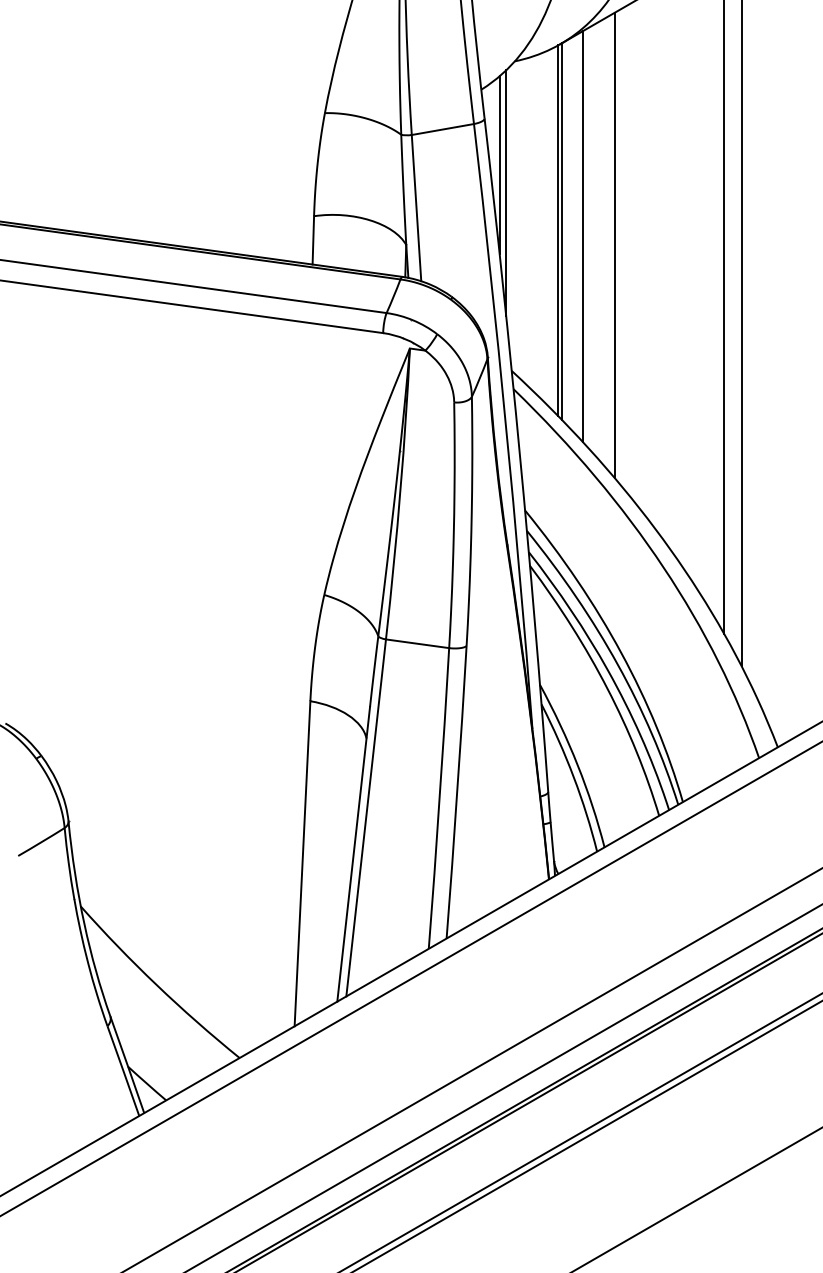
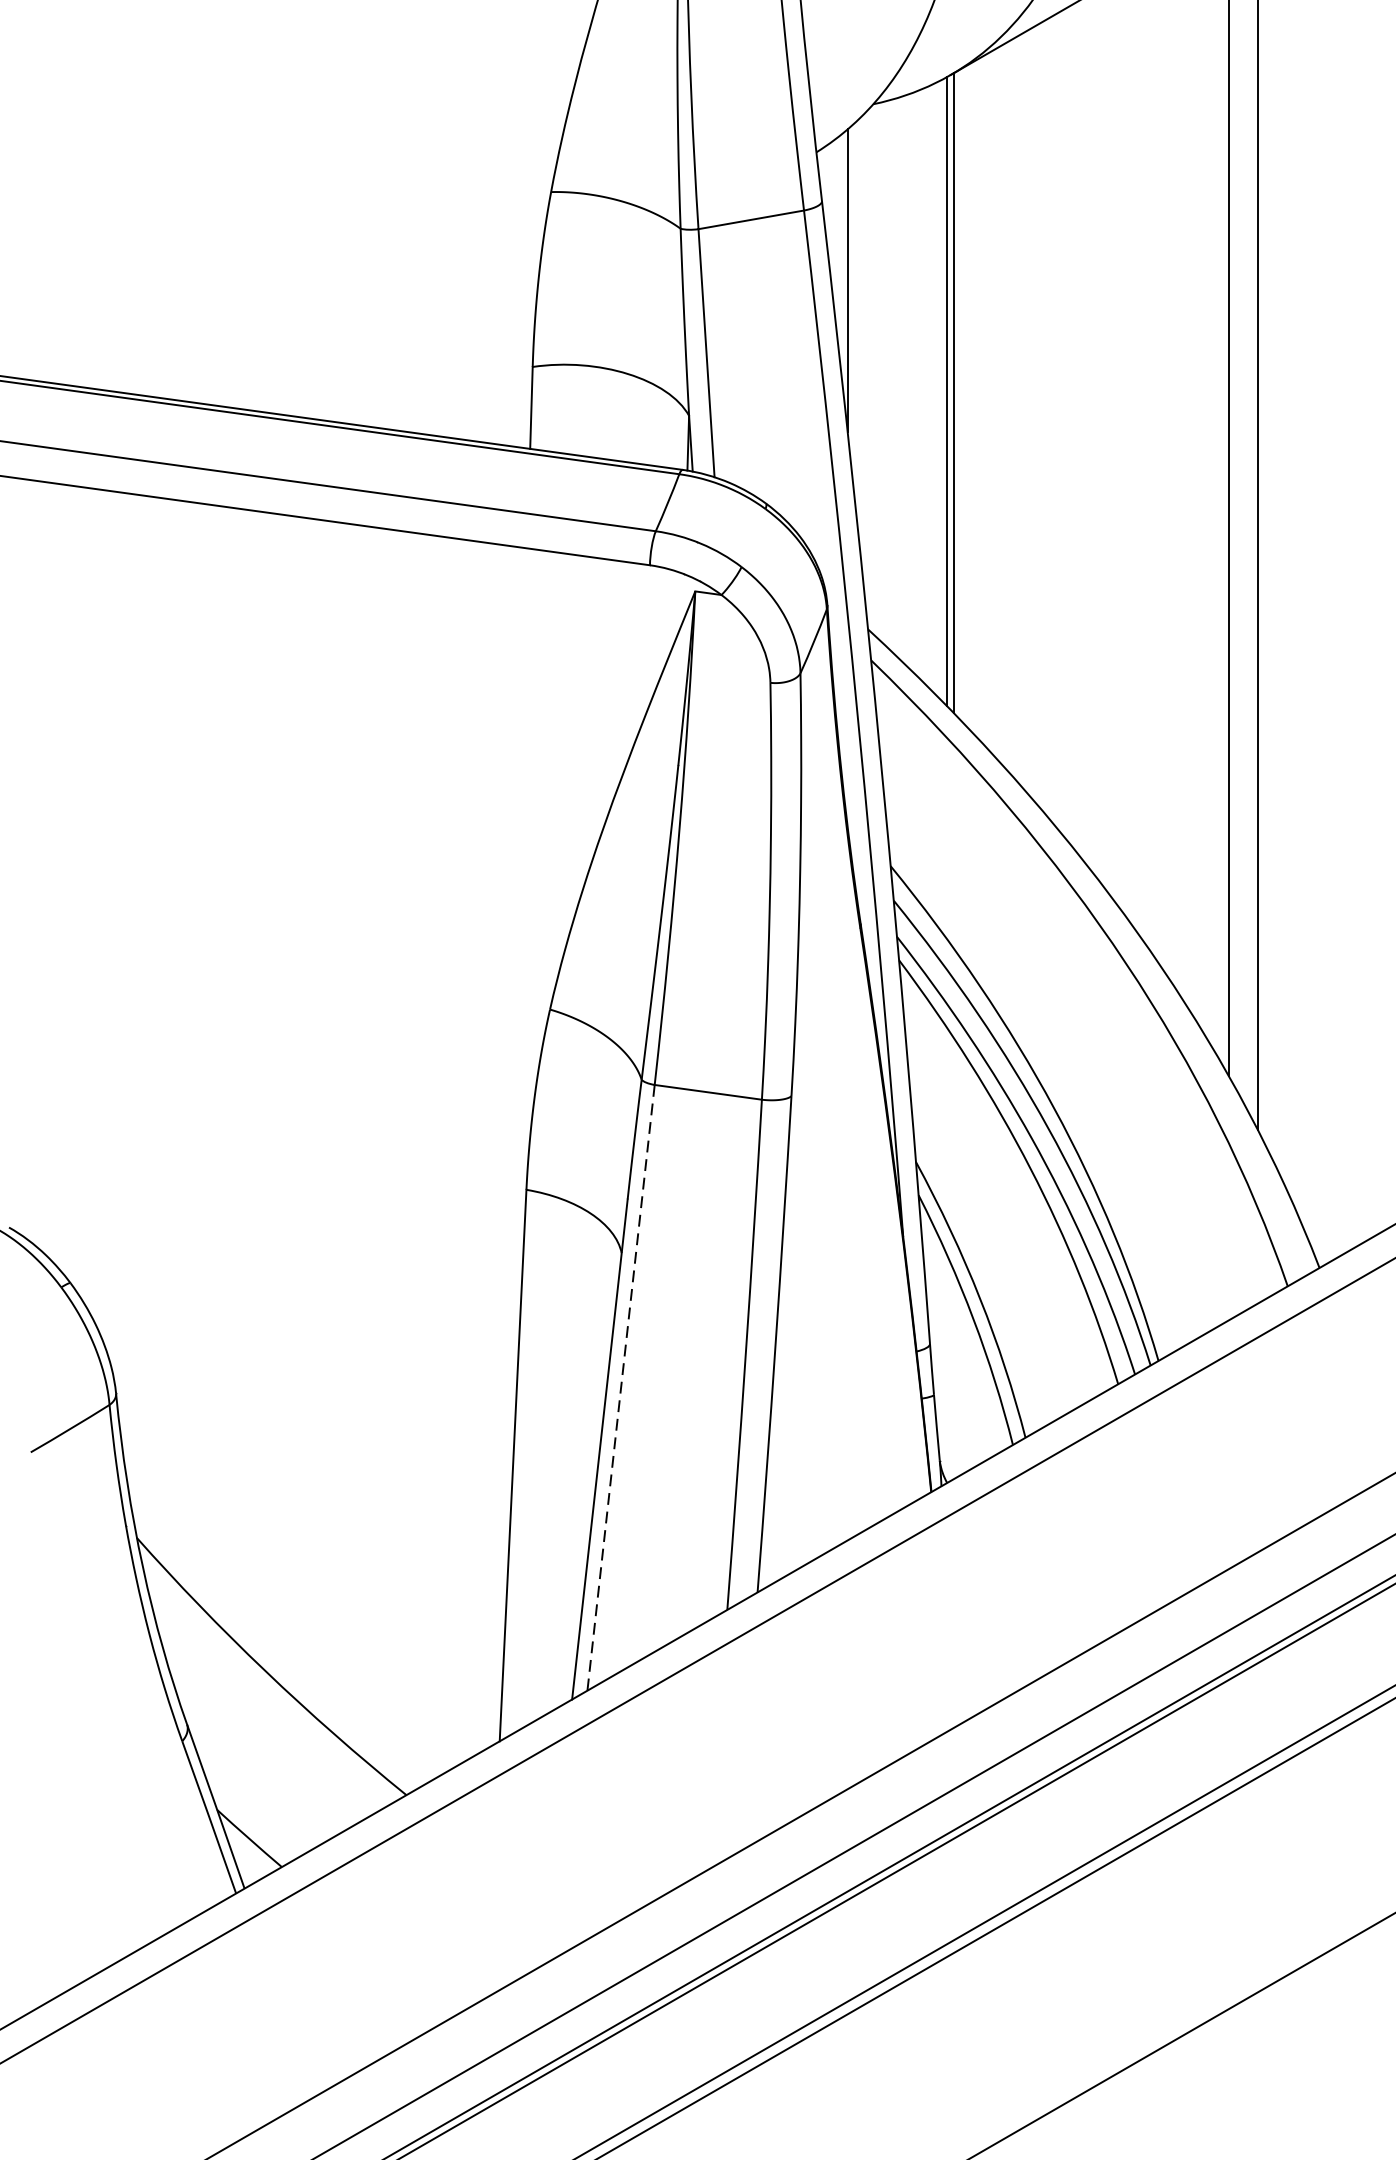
line: (506, 193) -> (859, 328), removed
line: (583, 236) -> (989, 401), removed
line: (614, 244) -> (1042, 414), removed
line: (366, 817) -> (621, 1387), solid -> dashed

